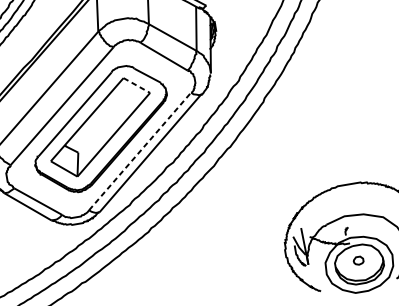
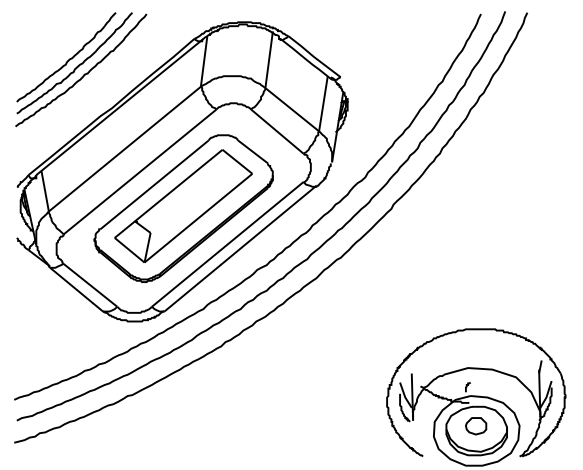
line: (136, 86) -> (237, 162), dashed -> solid
line: (140, 151) -> (228, 244), dashed -> solid
part: (358, 260) -> (476, 426), size x1.67

